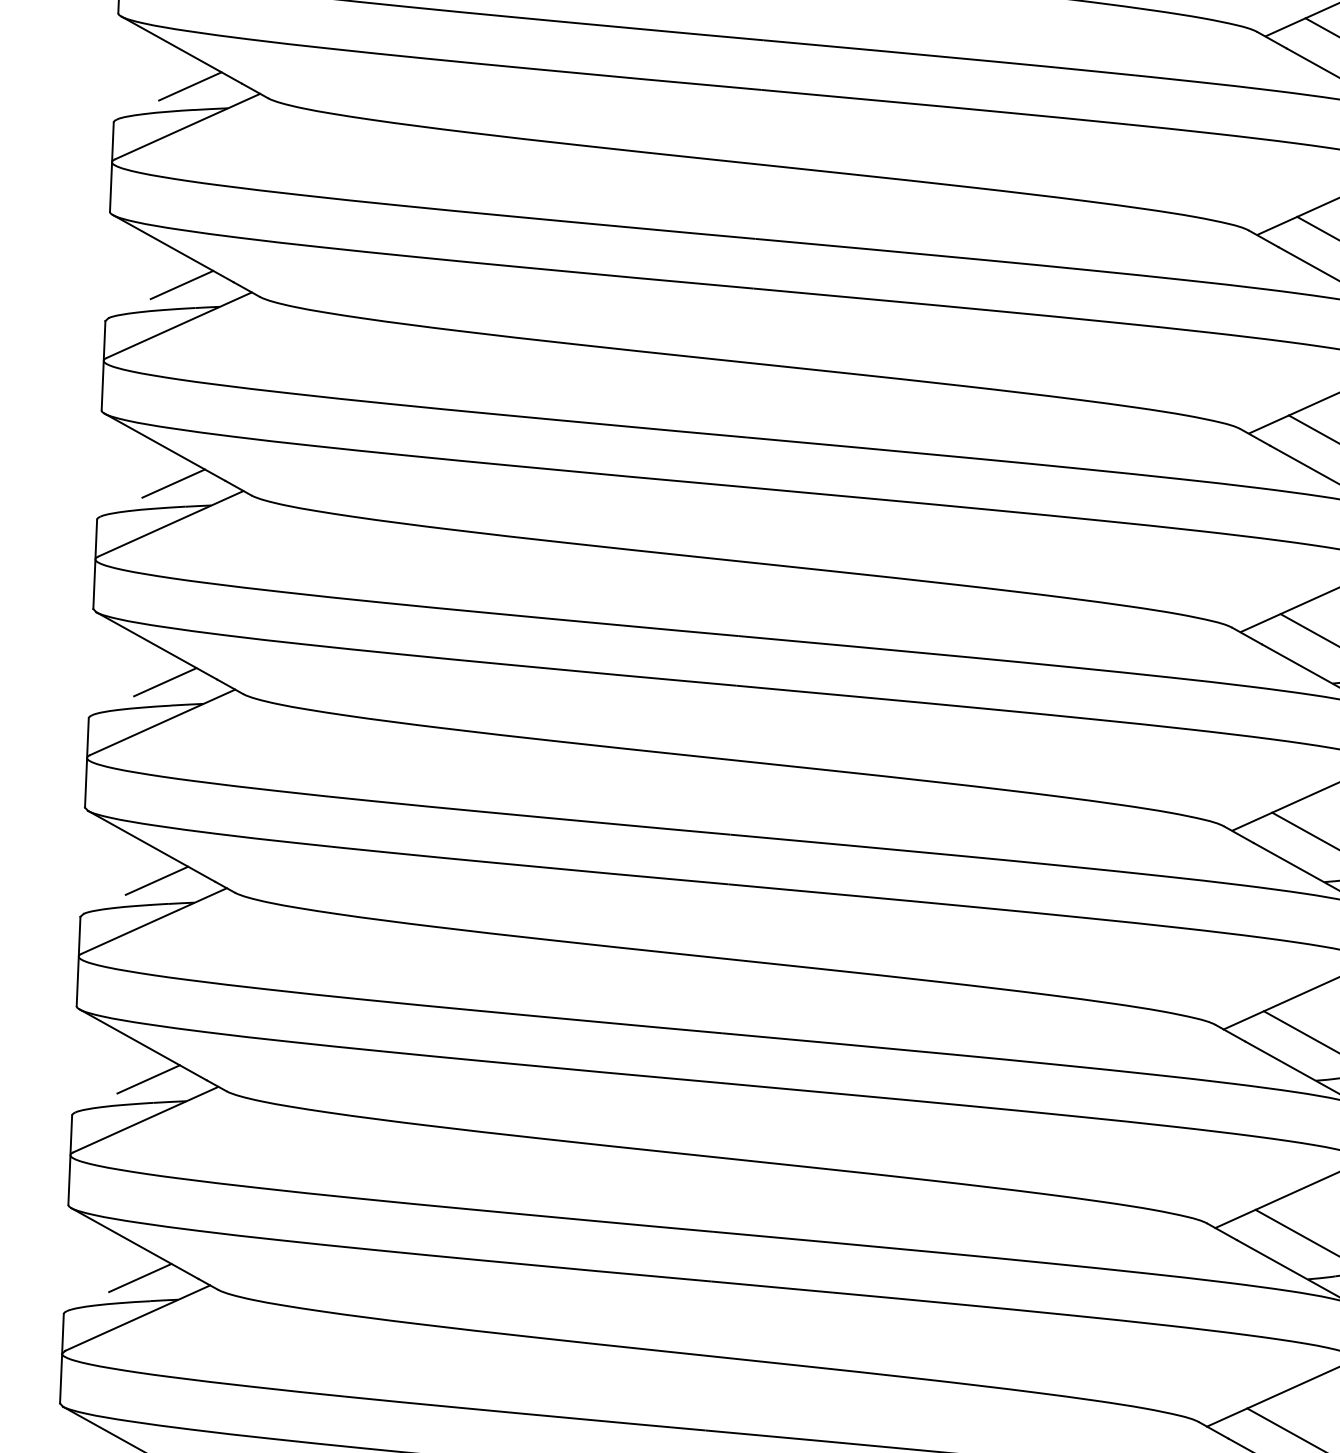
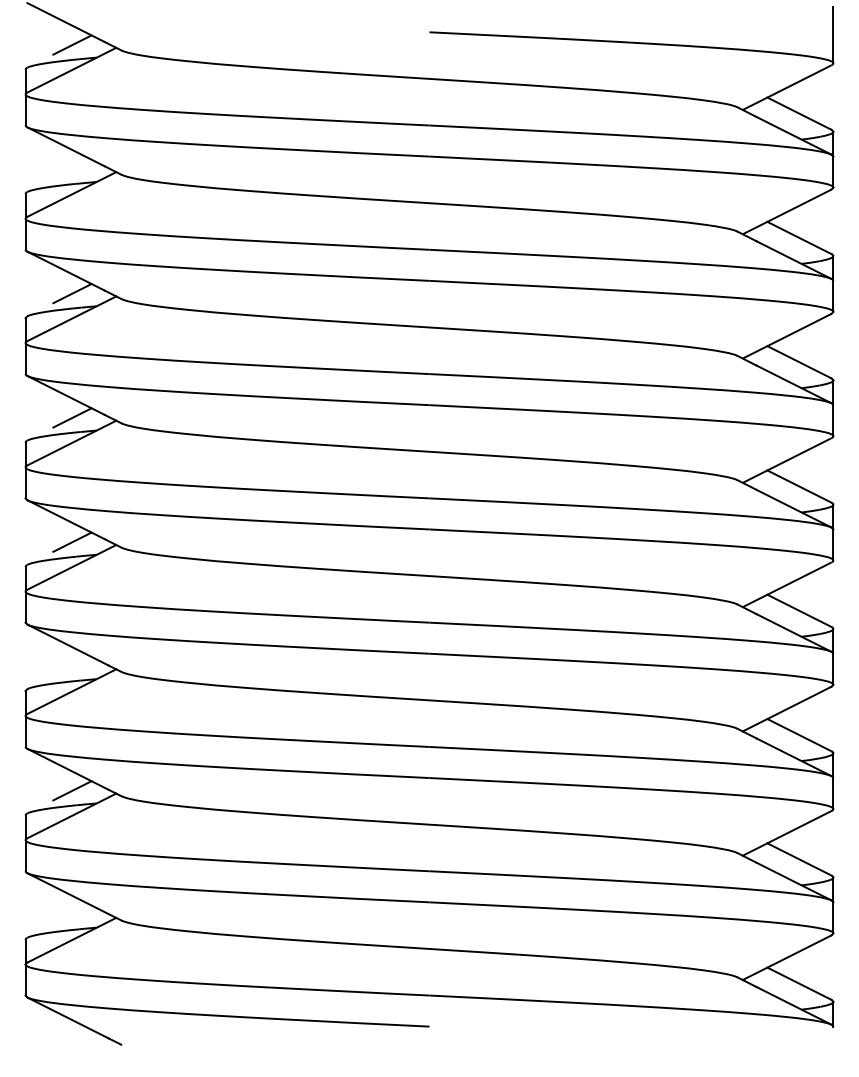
line: (190, 85) -> (72, 168), removed
line: (157, 880) -> (72, 666), removed
line: (140, 1277) -> (72, 914), removed

